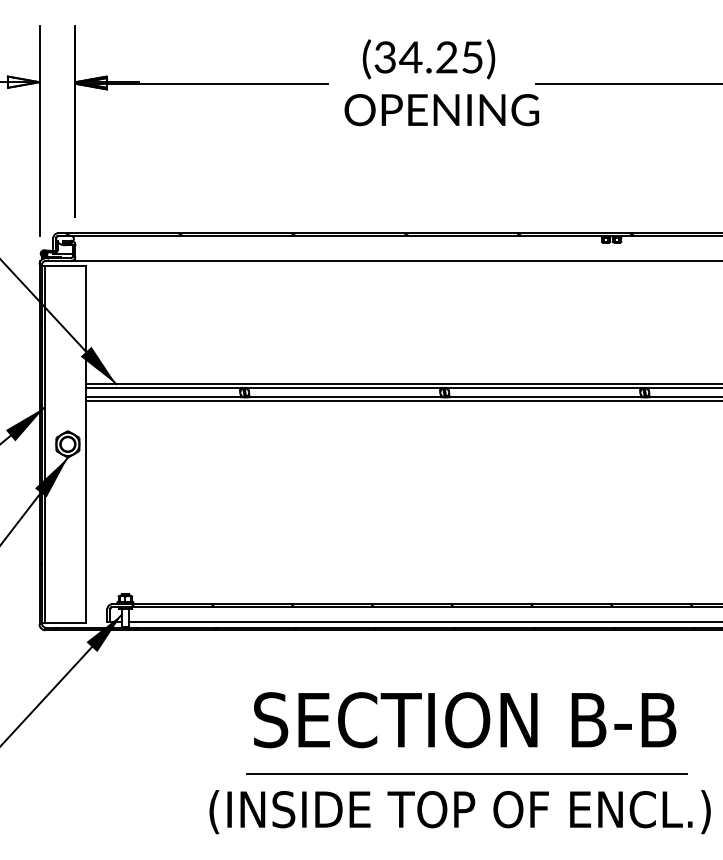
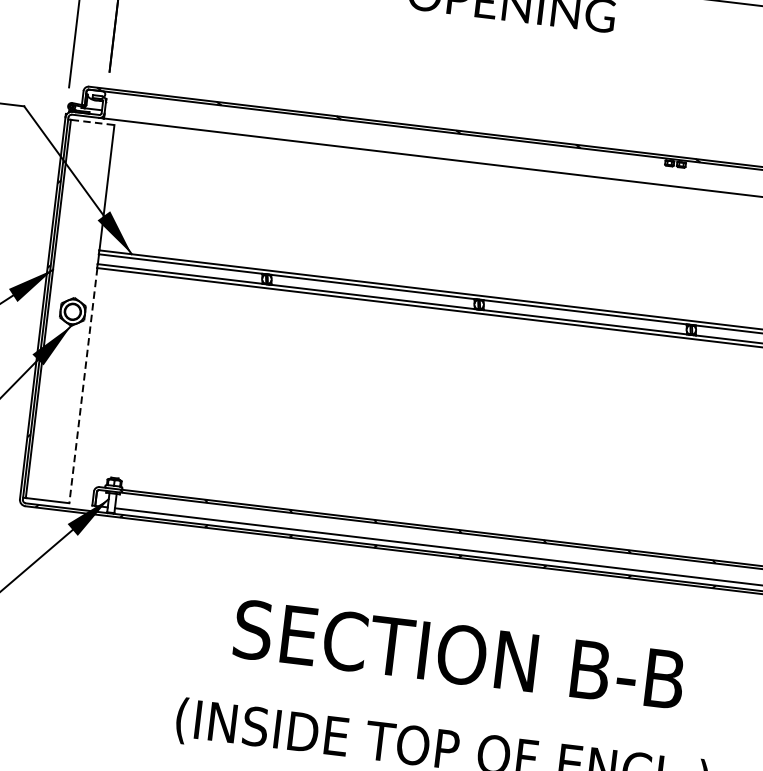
line: (66, 266) -> (93, 122), solid -> dashed
line: (85, 511) -> (83, 385), solid -> dashed
line: (466, 773) -> (454, 711), removed

